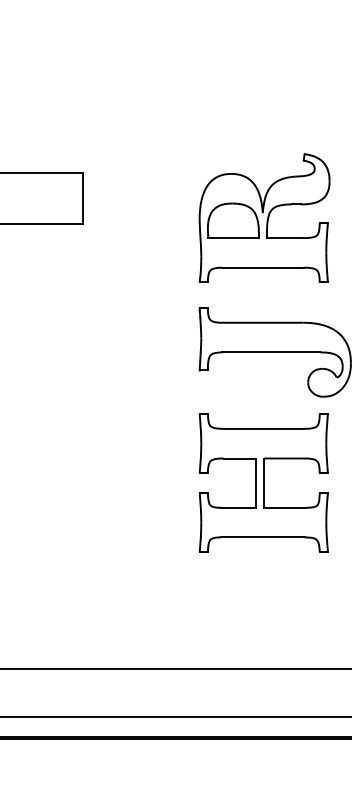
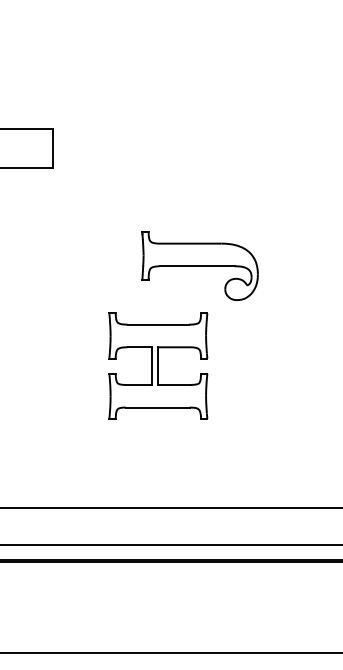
part: (263, 217) -> (191, 163), removed
part: (263, 482) -> (158, 365), moved

